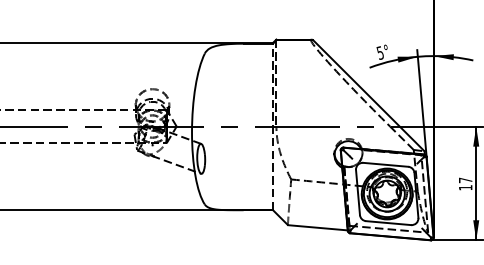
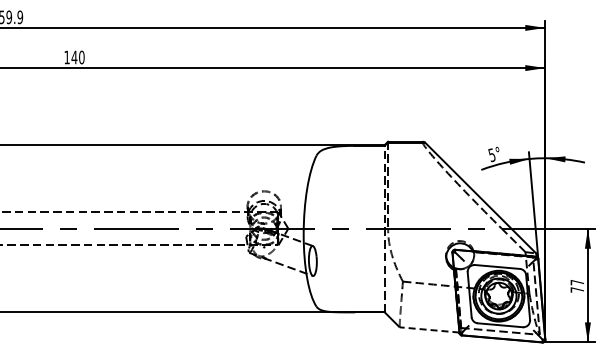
text: (464, 187) -> (576, 289), 17 -> 77
line: (317, 227) -> (429, 329), solid -> dashed

